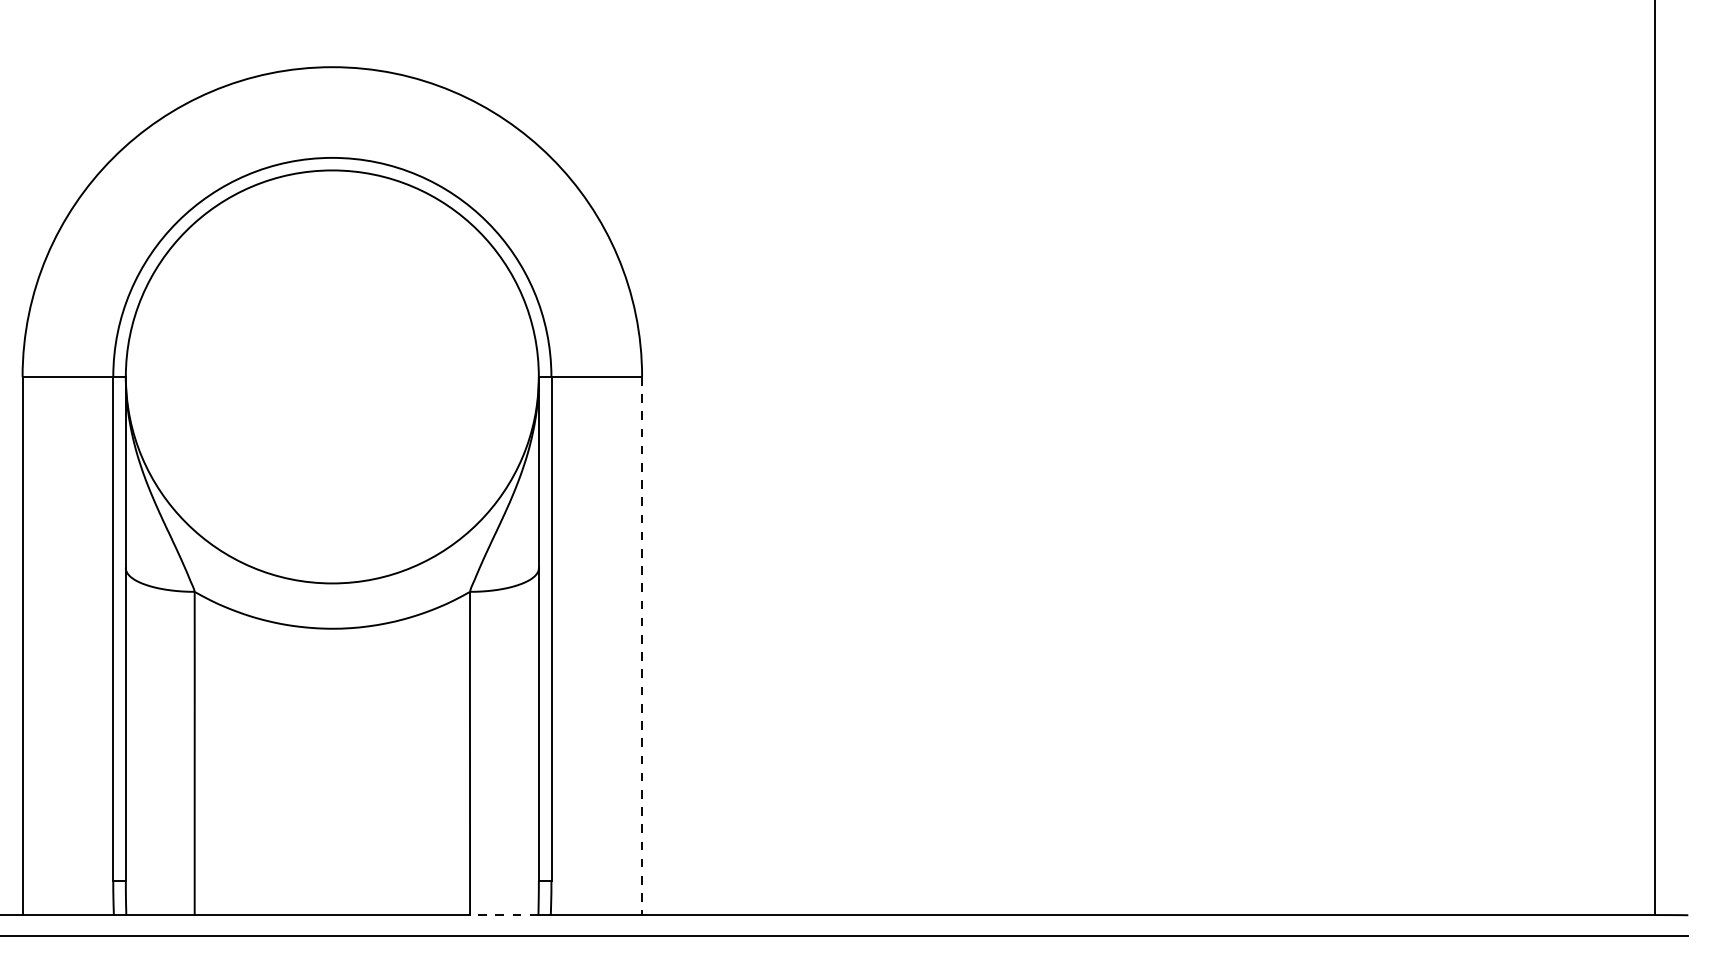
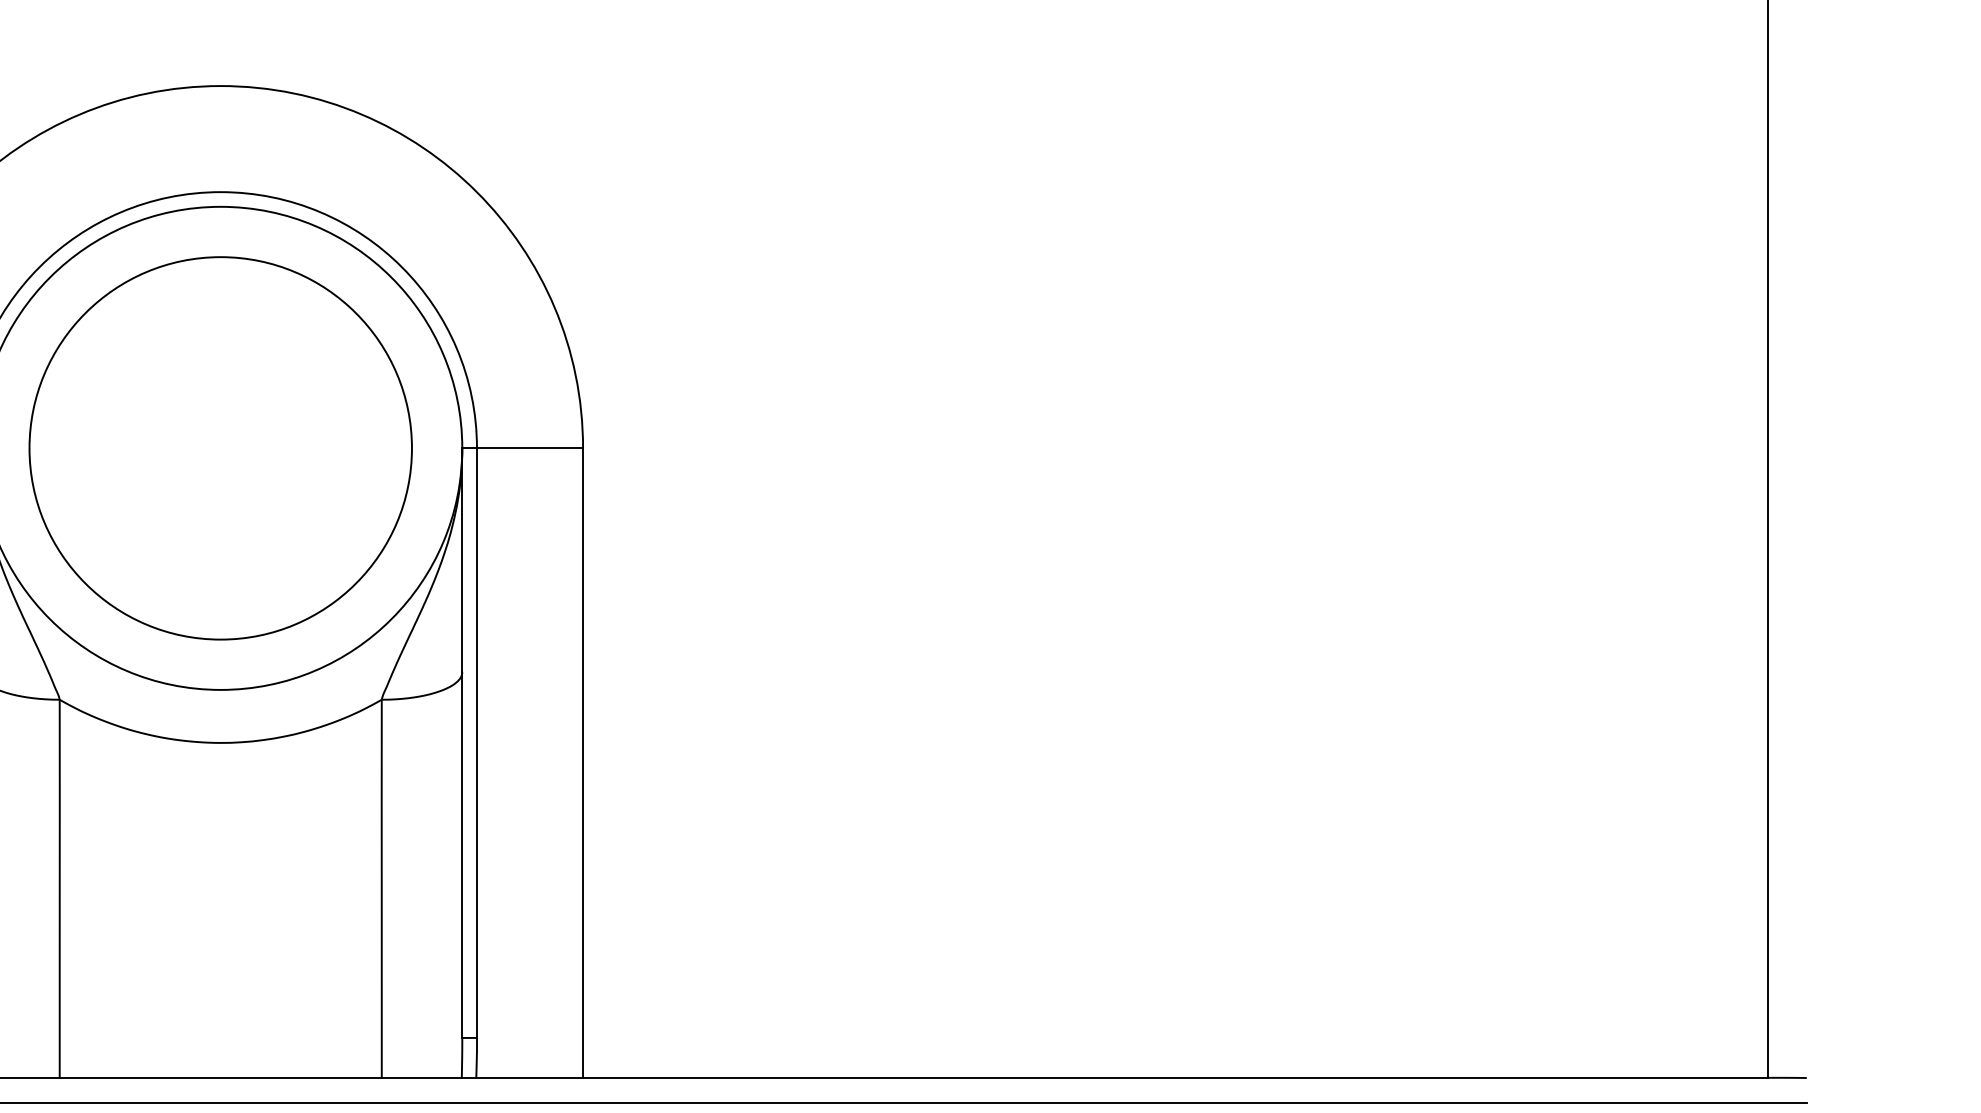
circle: (332, 376) -> (220, 447), added
line: (642, 646) -> (583, 763), dashed -> solid
line: (503, 915) -> (420, 1078), dashed -> solid

